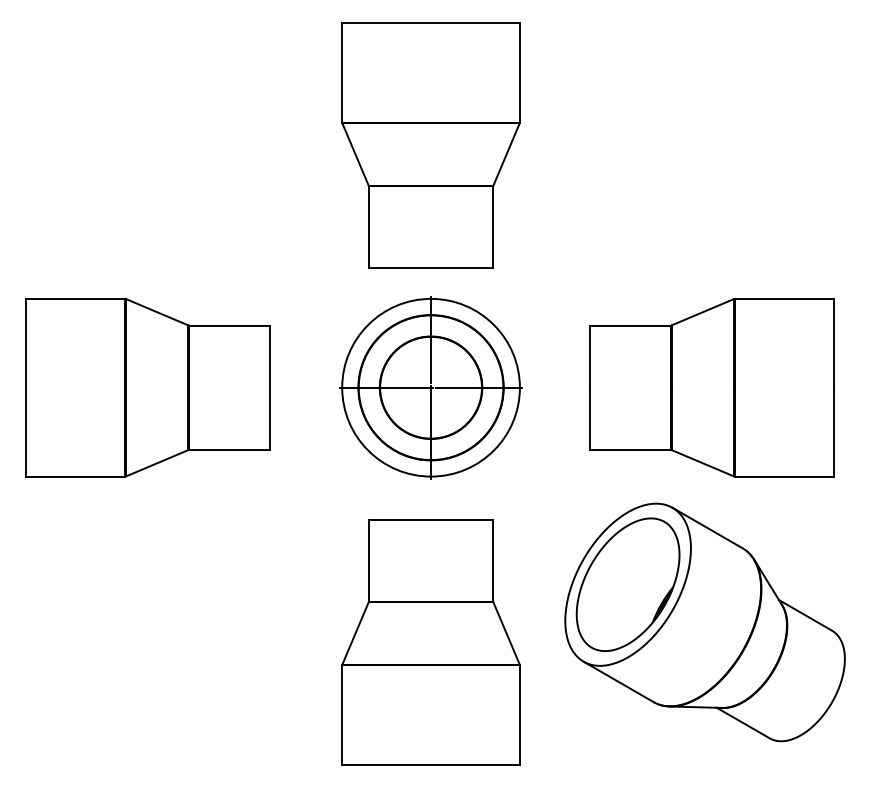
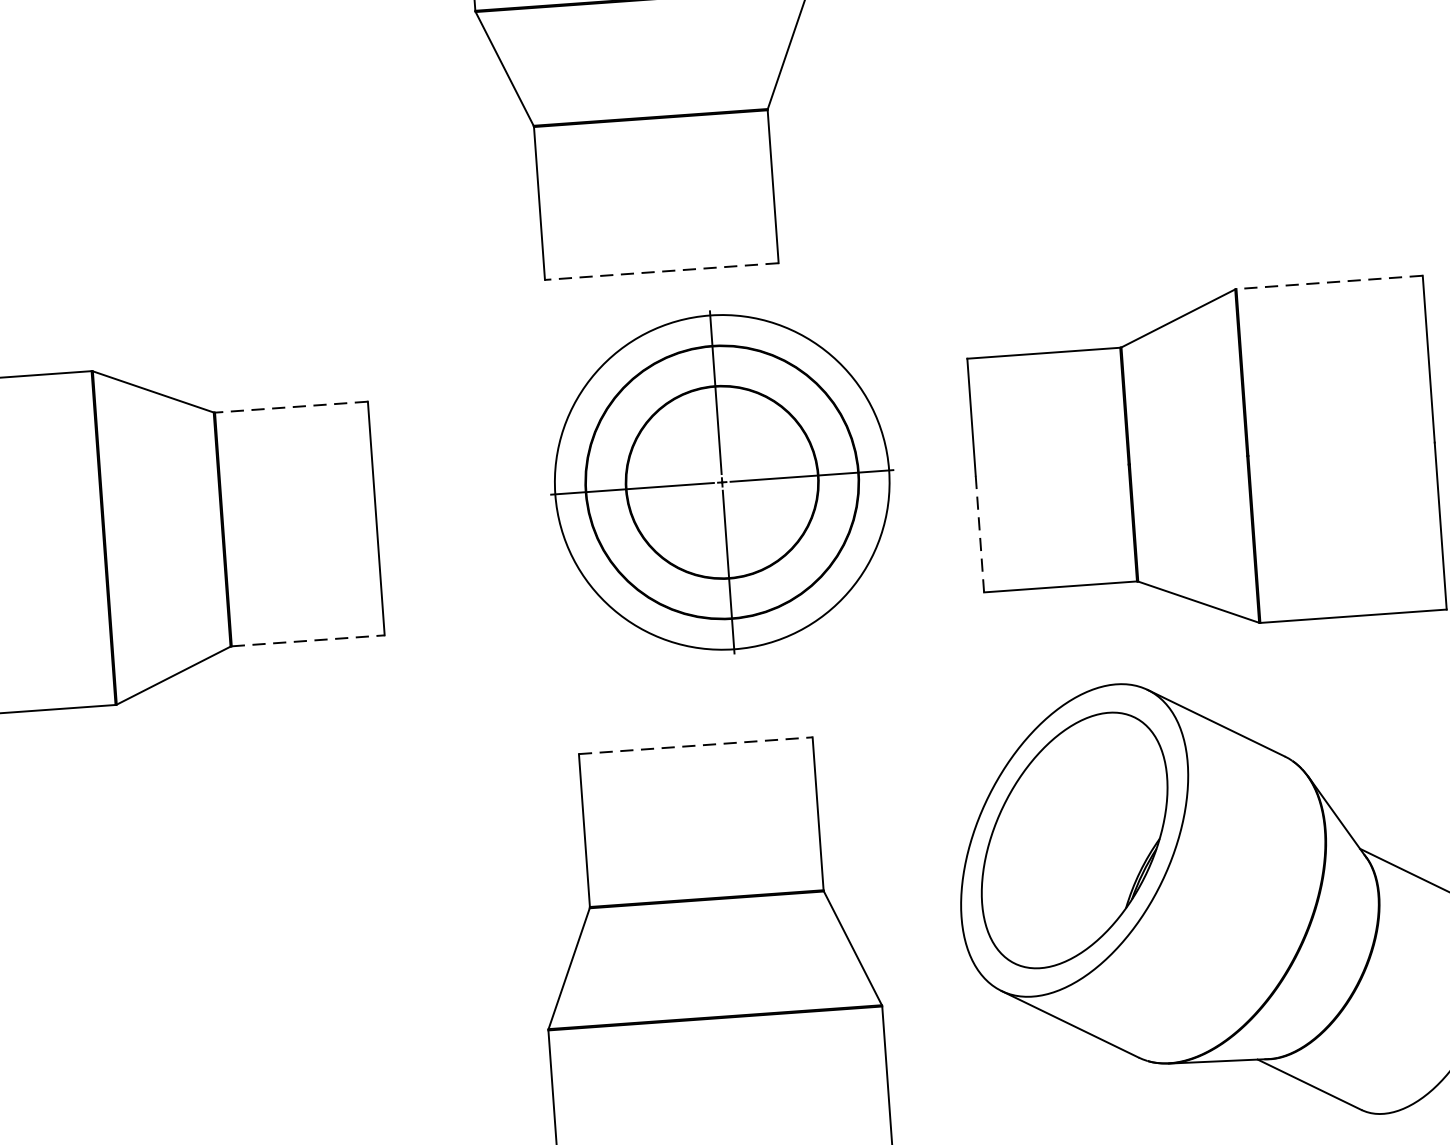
line: (430, 267) -> (660, 271), solid -> dashed
line: (784, 298) -> (1329, 281), solid -> dashed
line: (229, 325) -> (290, 407), solid -> dashed
part: (430, 387) -> (721, 482), moved
line: (589, 418) -> (979, 533), solid -> dashed
line: (229, 449) -> (307, 640), solid -> dashed
line: (431, 520) -> (696, 746), solid -> dashed

